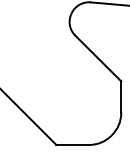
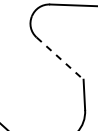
line: (98, 58) -> (60, 58), solid -> dashed

